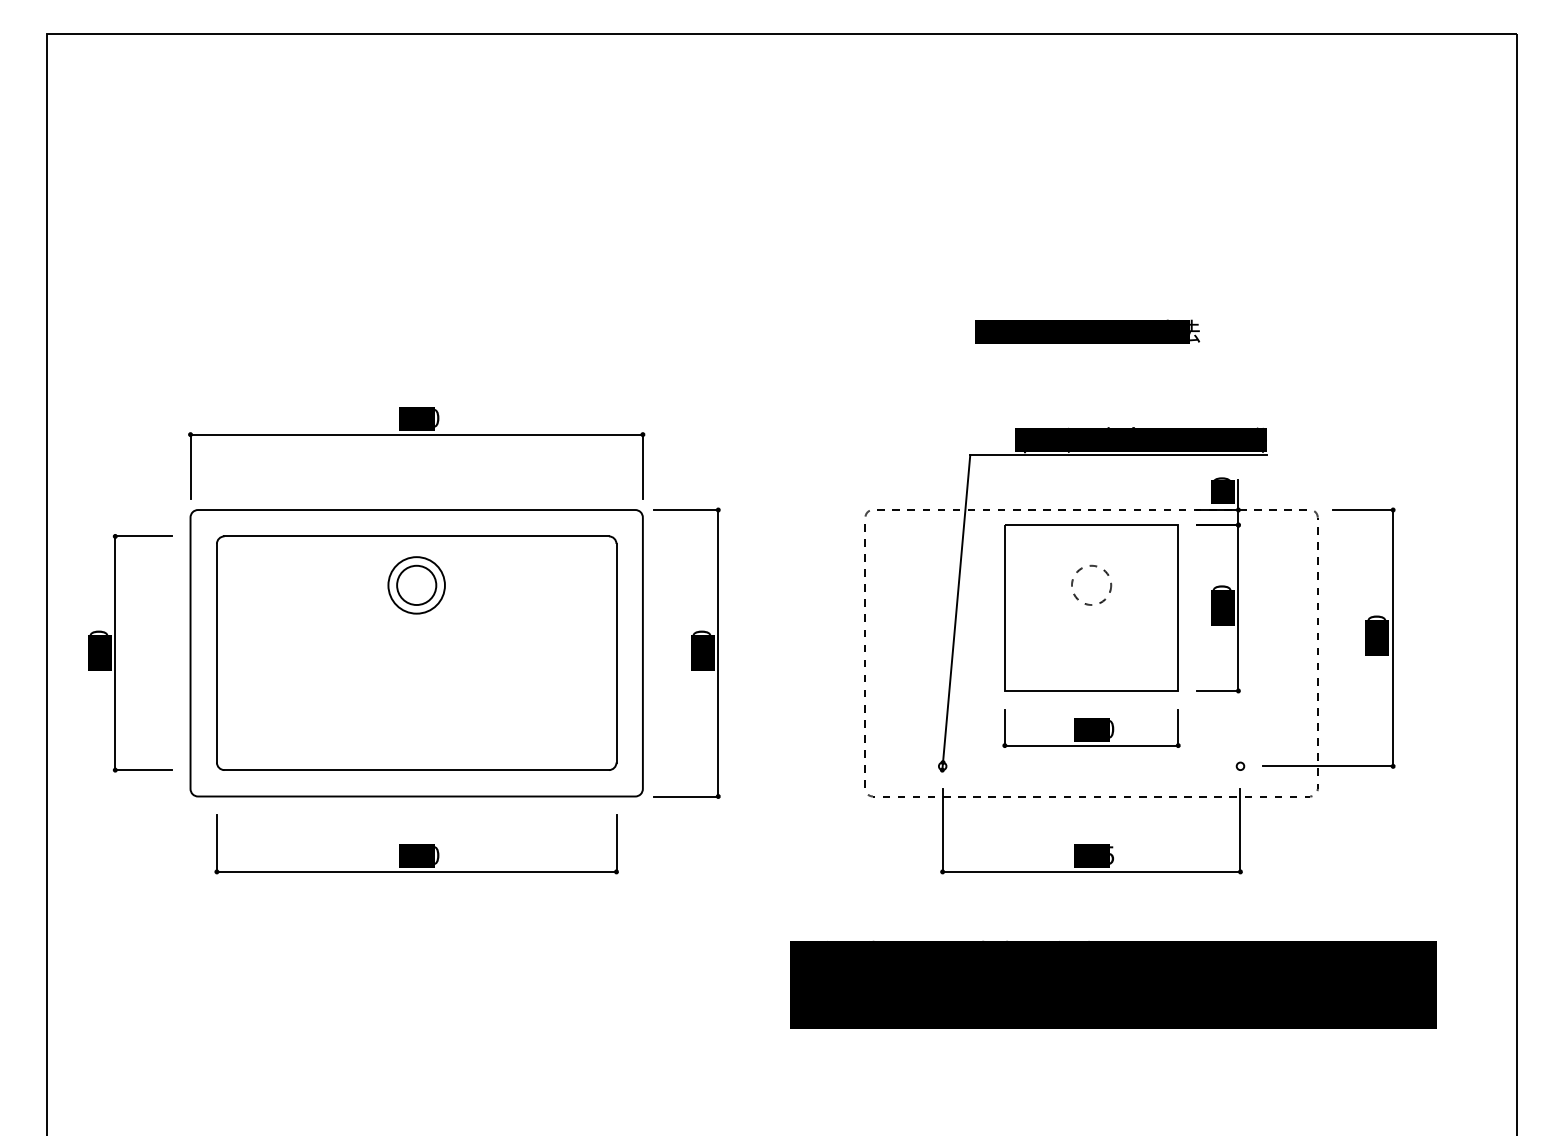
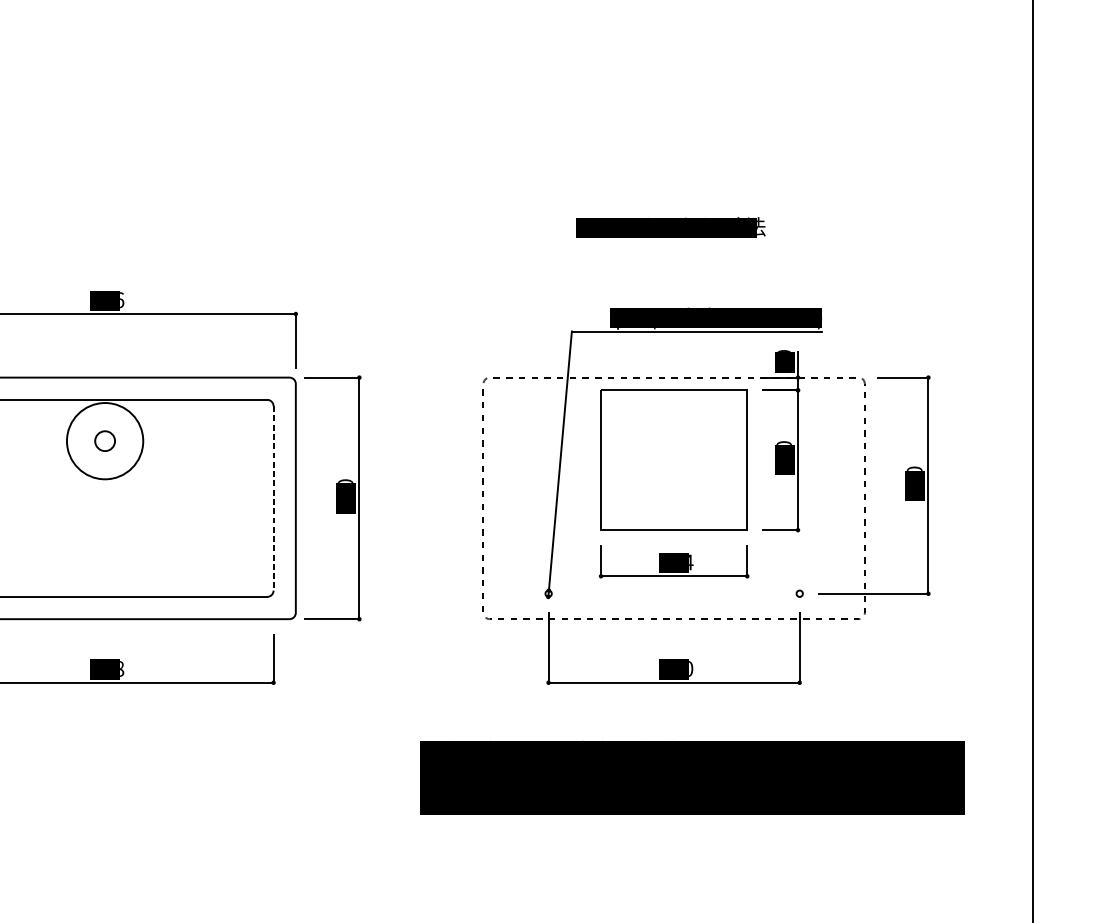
text: (437, 417) -> (122, 299), 600 -> 606
circle: (1091, 584) -> (674, 440), removed
circle: (416, 585) -> (104, 441), size x0.6
circle: (416, 585) -> (104, 441), size x1.6
line: (616, 653) -> (273, 498), solid -> dashed
text: (1112, 729) -> (691, 562), 230 -> 144
text: (1112, 854) -> (691, 668), 395 -> 390
text: (437, 855) -> (122, 668), 530 -> 508

